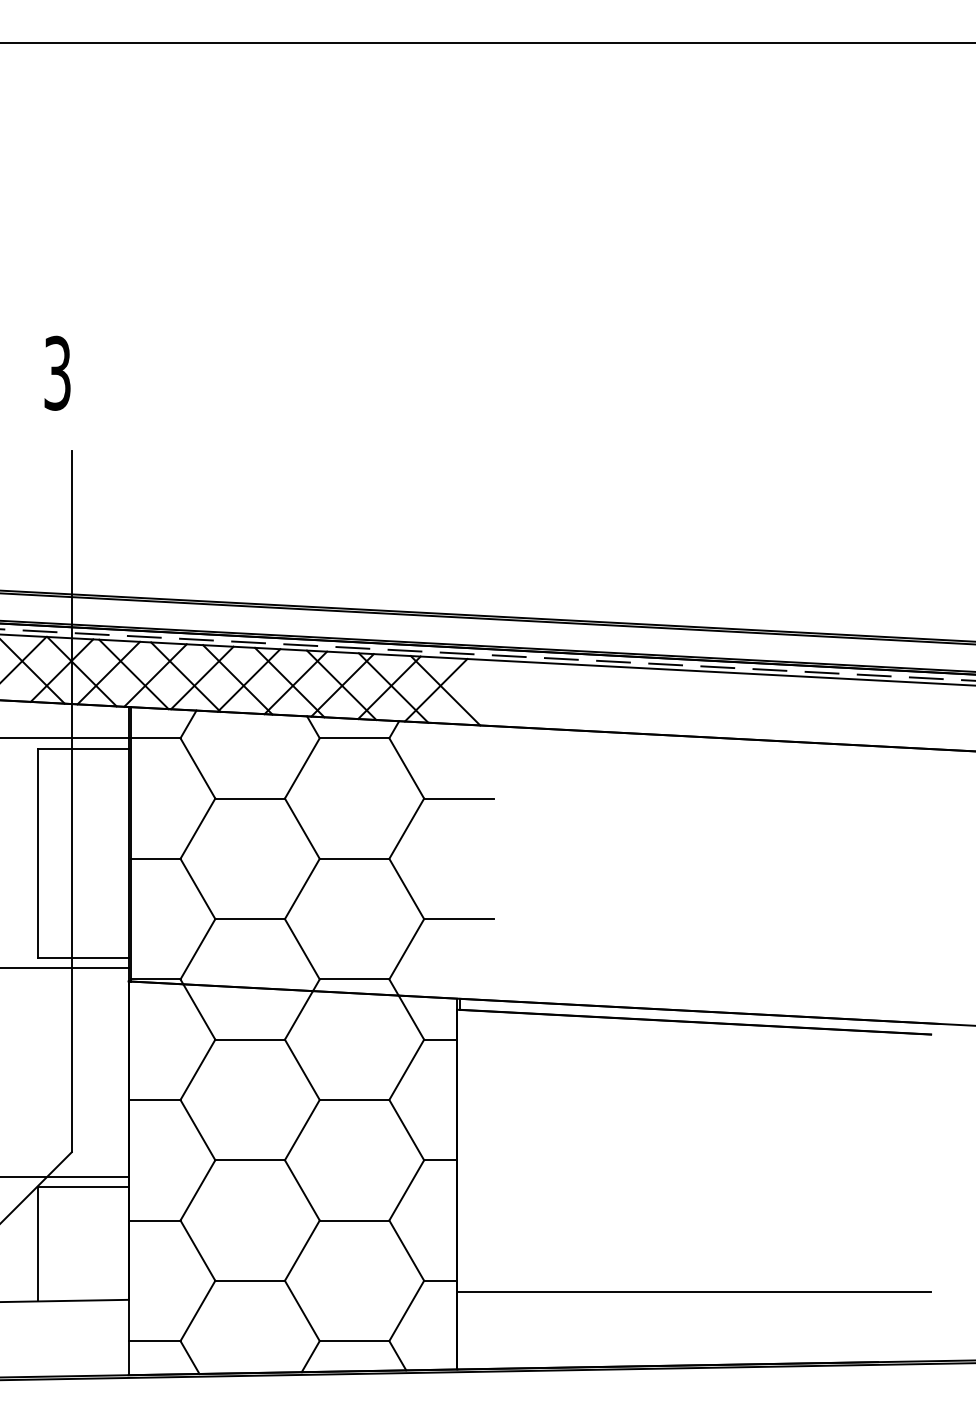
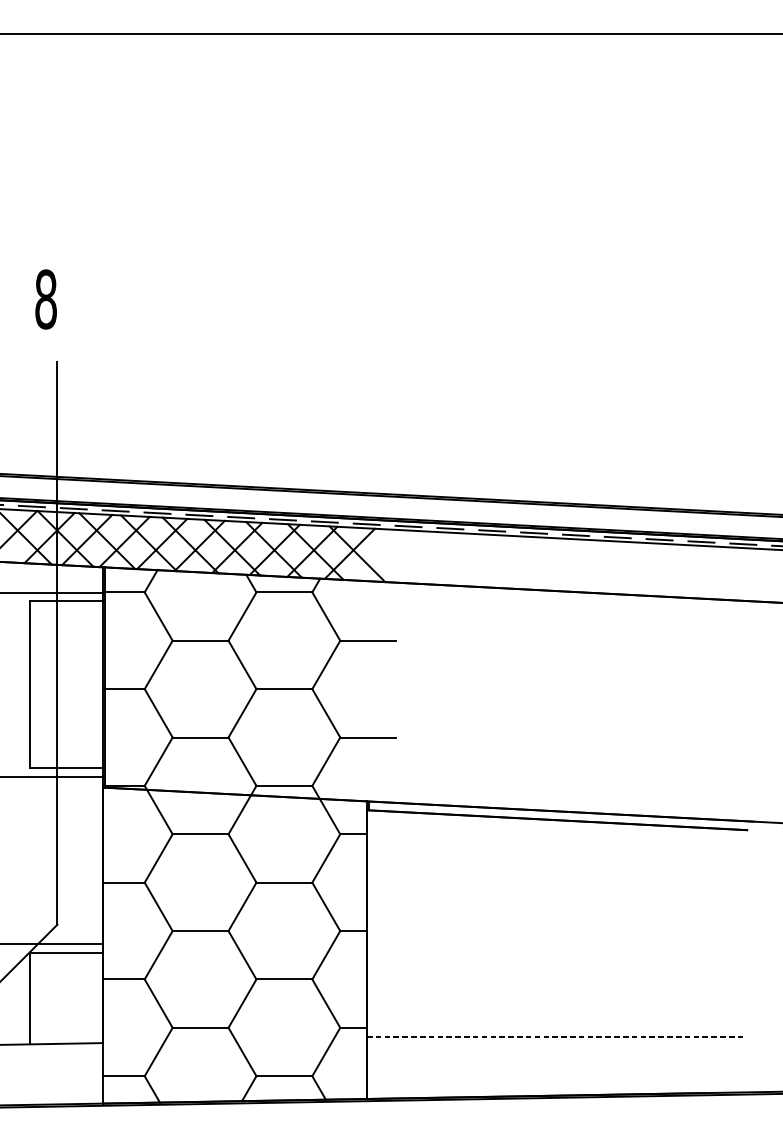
text: (57, 372) -> (45, 298), 3 -> 8
line: (694, 1291) -> (557, 1036), solid -> dashed

